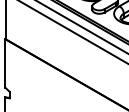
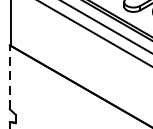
line: (5, 62) -> (10, 76), solid -> dashed

